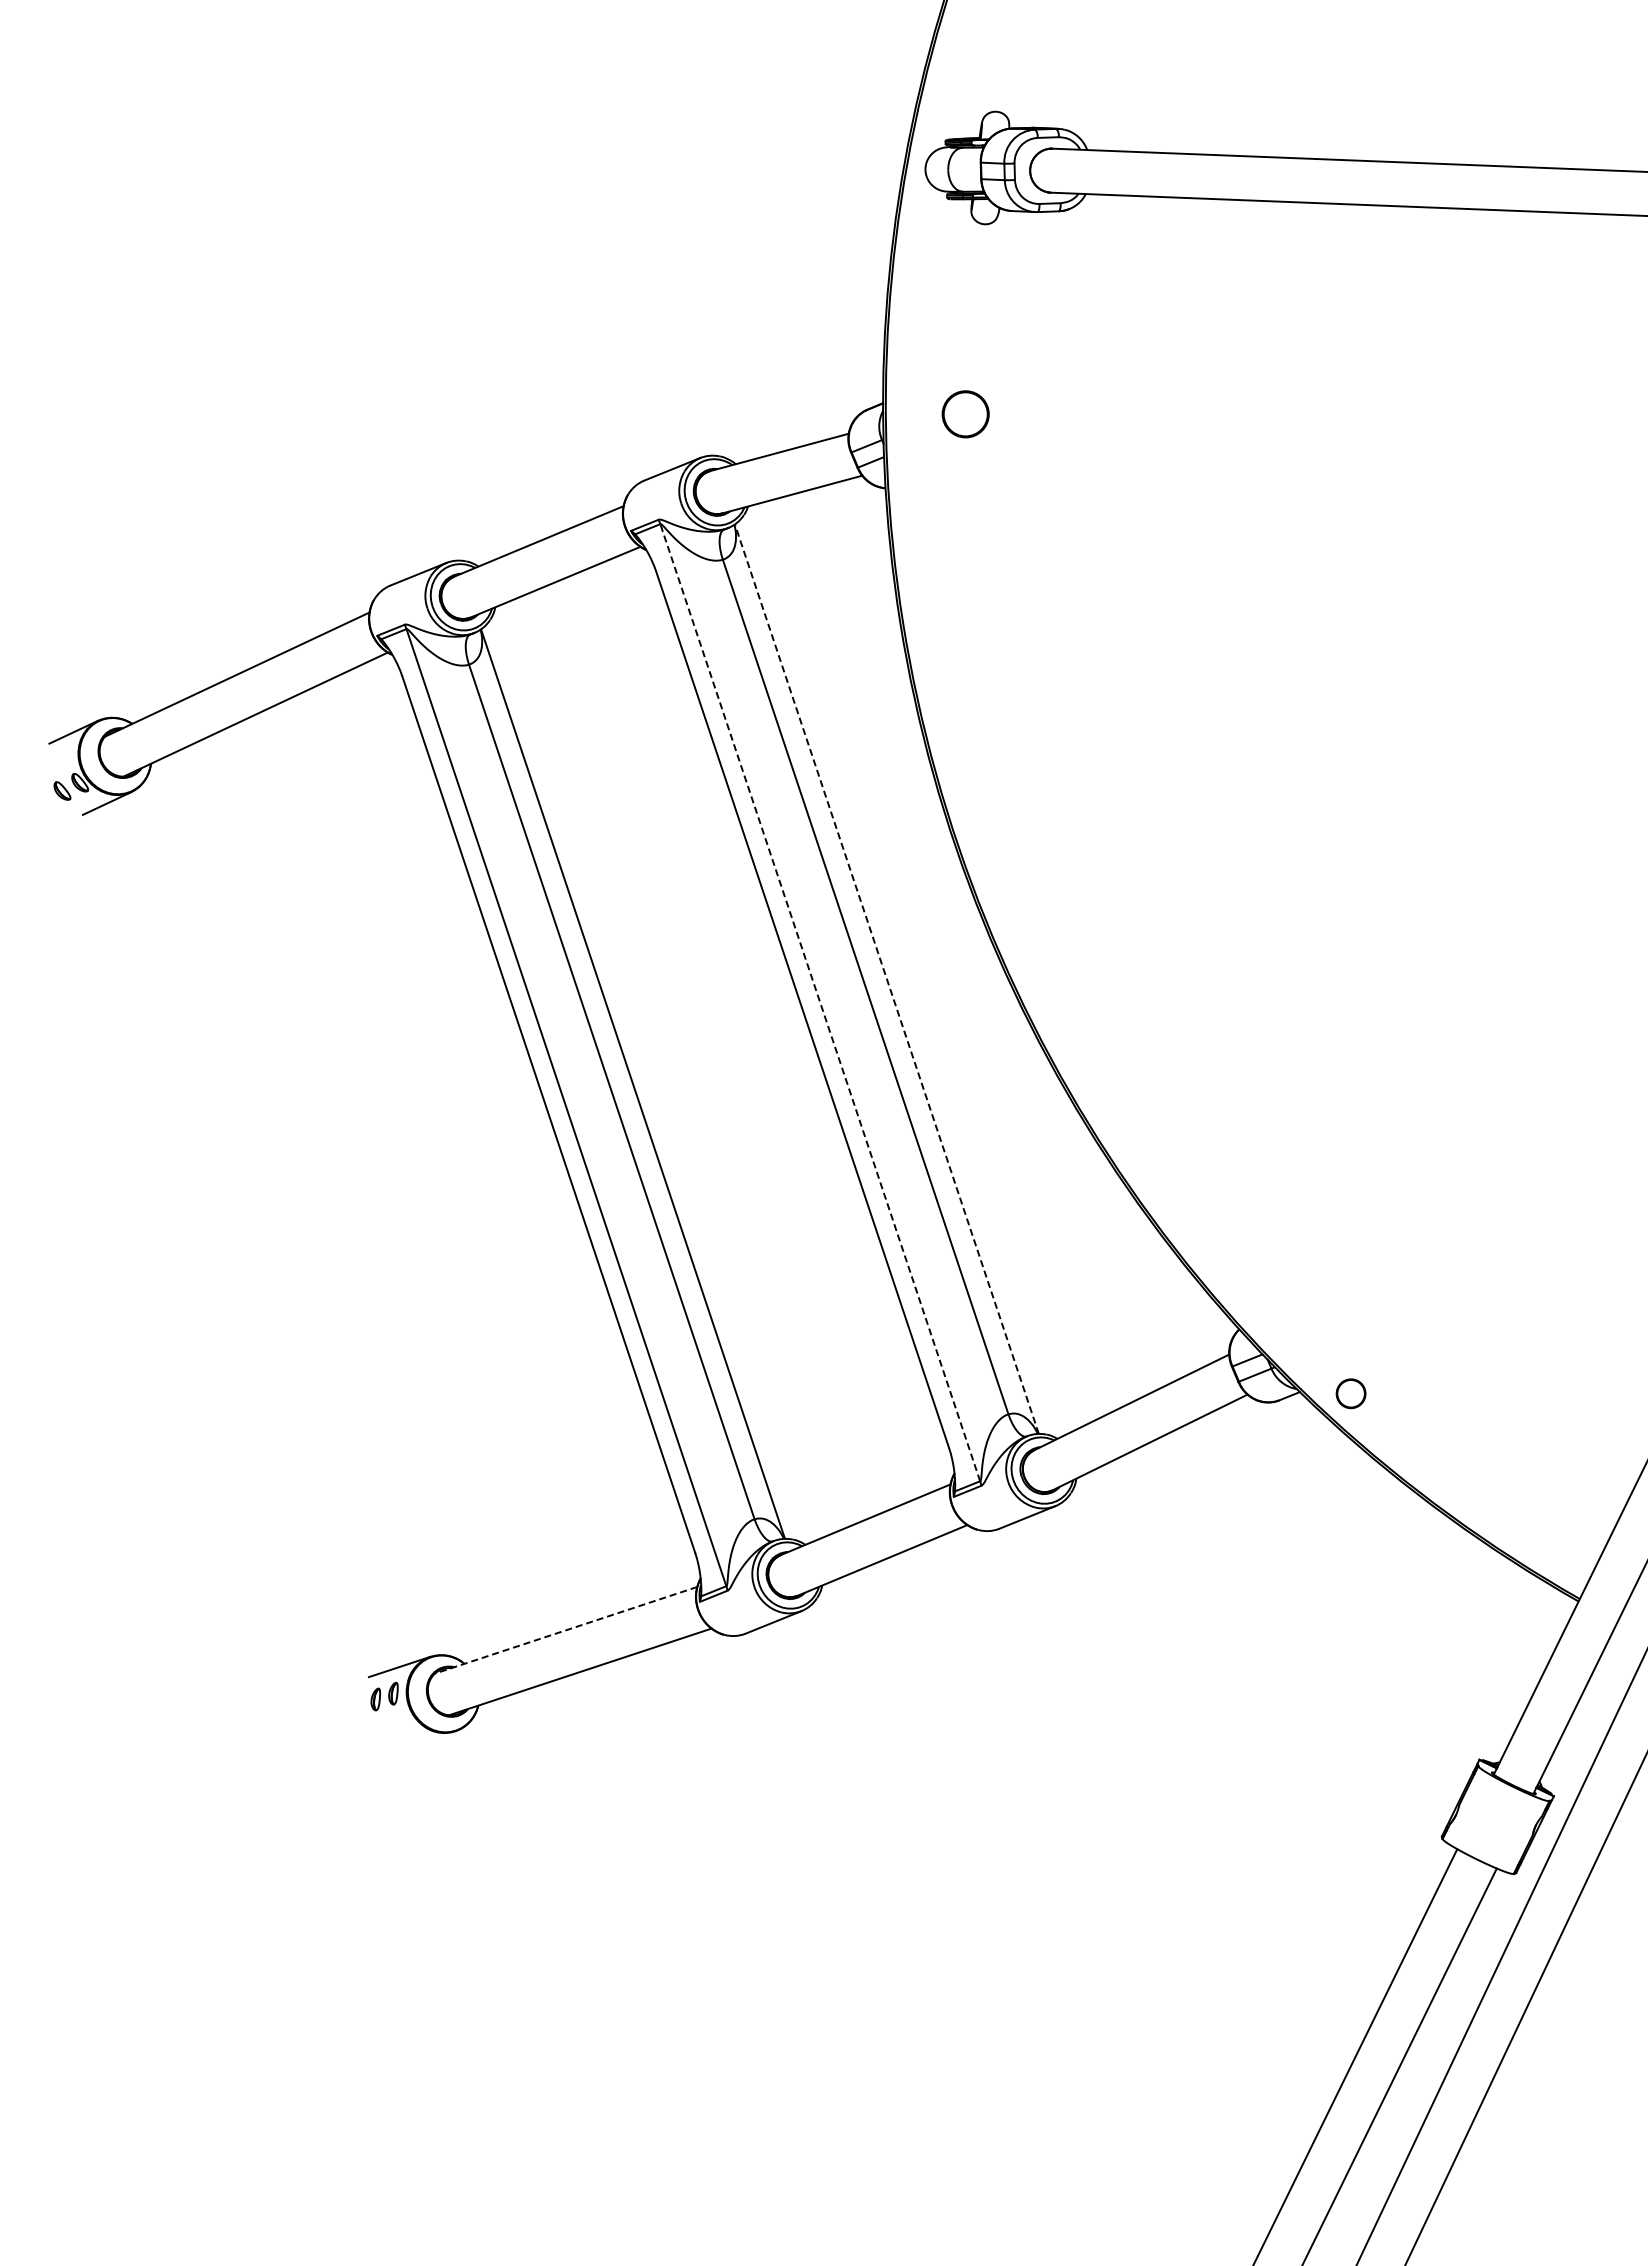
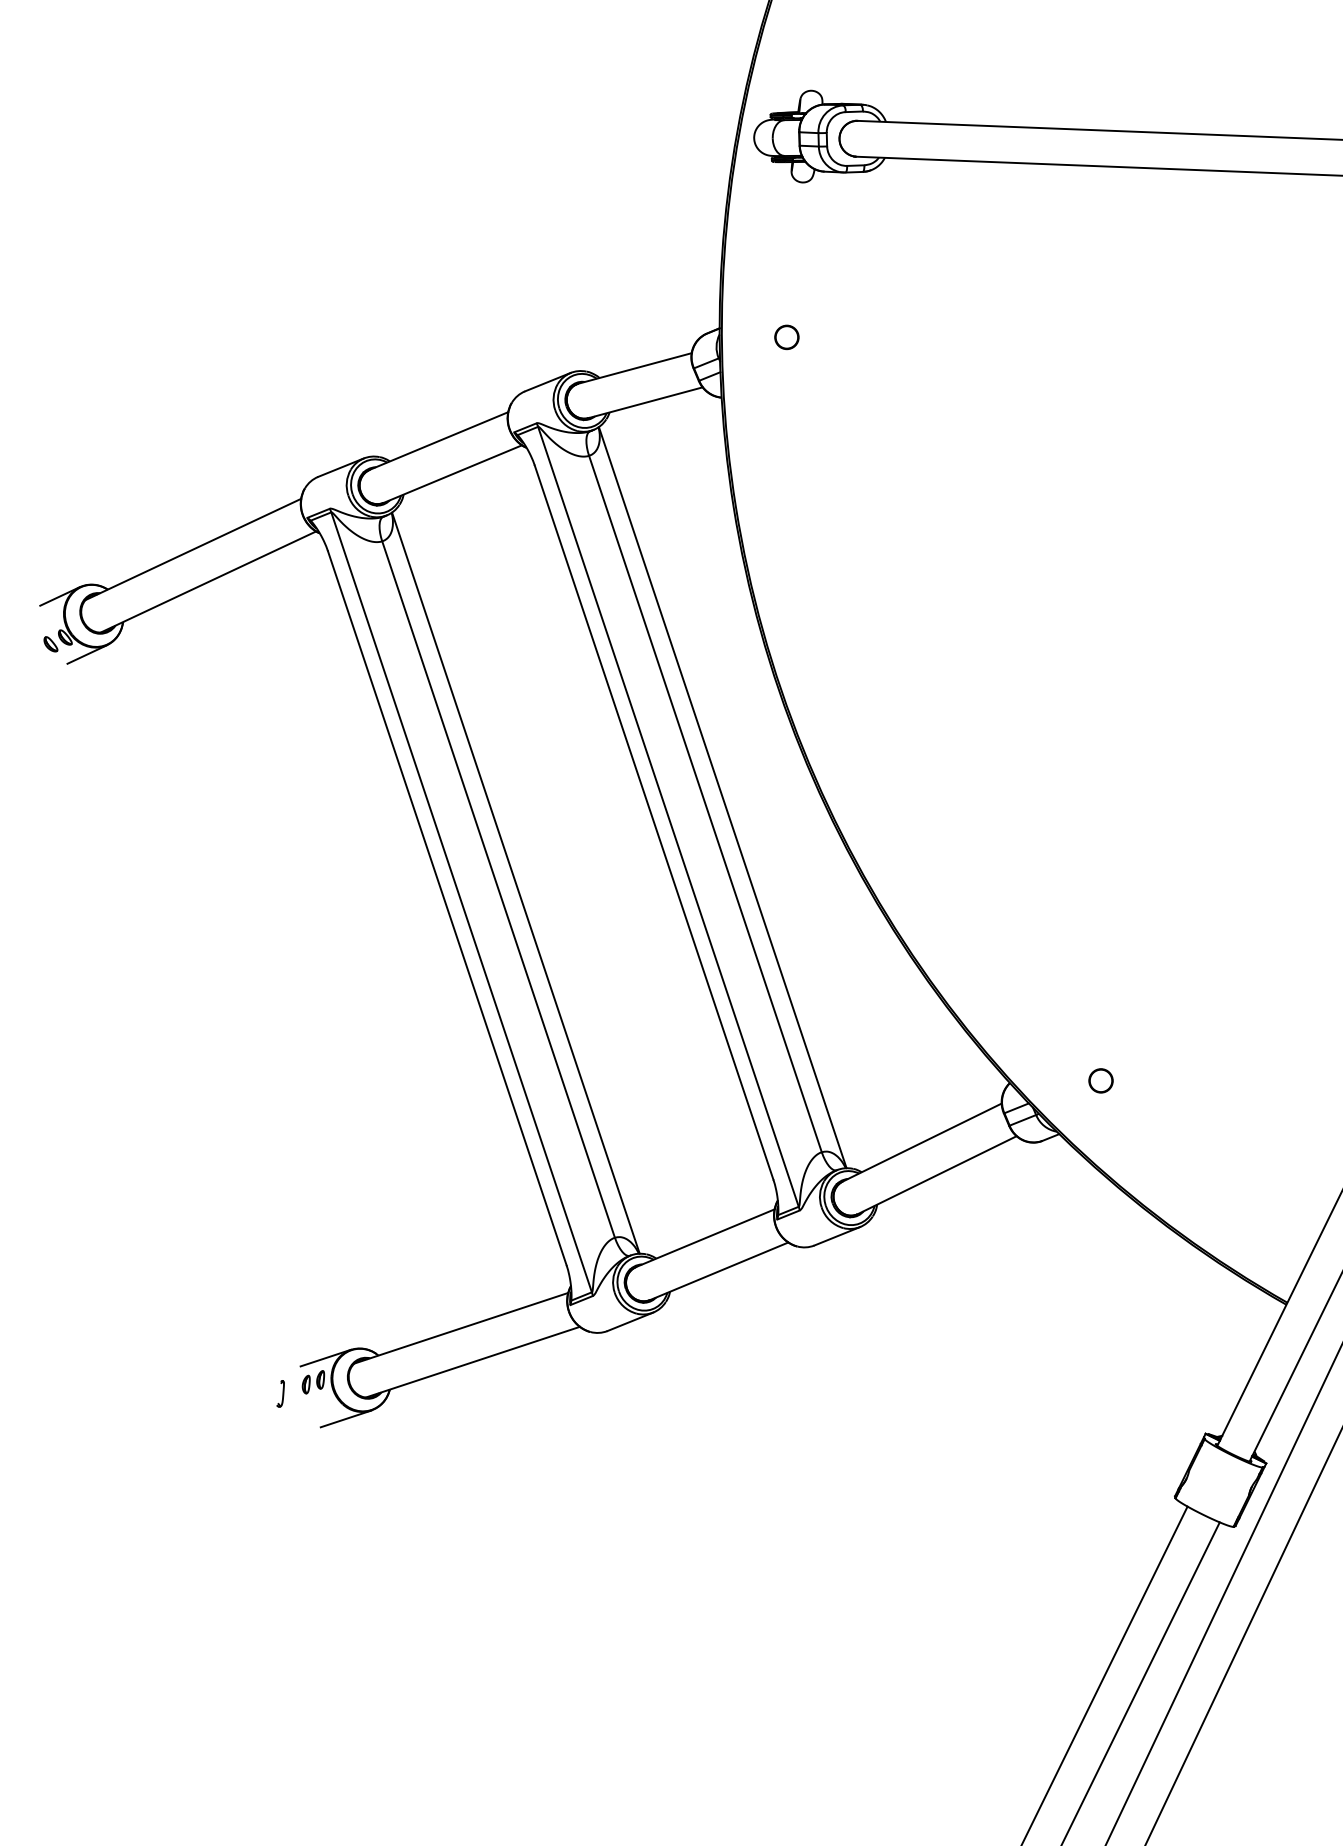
circle: (965, 414) -> (786, 337), size x0.62
line: (886, 978) -> (722, 797), dashed -> solid
line: (820, 1002) -> (668, 816), dashed -> solid
part: (1350, 1393) -> (1100, 1080), moved
line: (565, 1630) -> (460, 1328), dashed -> solid
part: (344, 1710) -> (280, 1393), added
line: (424, 1741) -> (345, 1418), added

